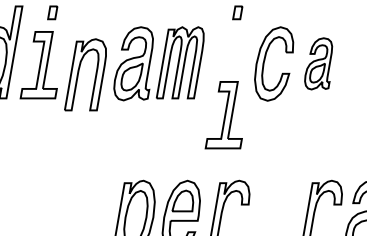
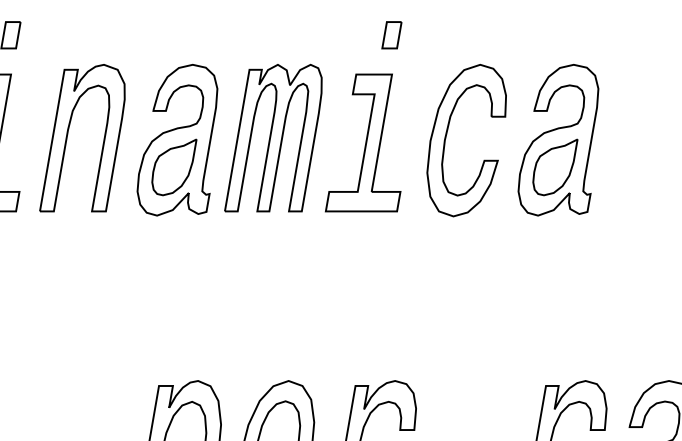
part: (318, 63) -> (558, 139), size x1.43
part: (79, 72) -> (70, 133), moved
part: (223, 115) -> (362, 143), moved

